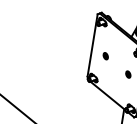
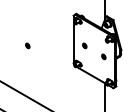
part: (31, 43) -> (27, 45), added

